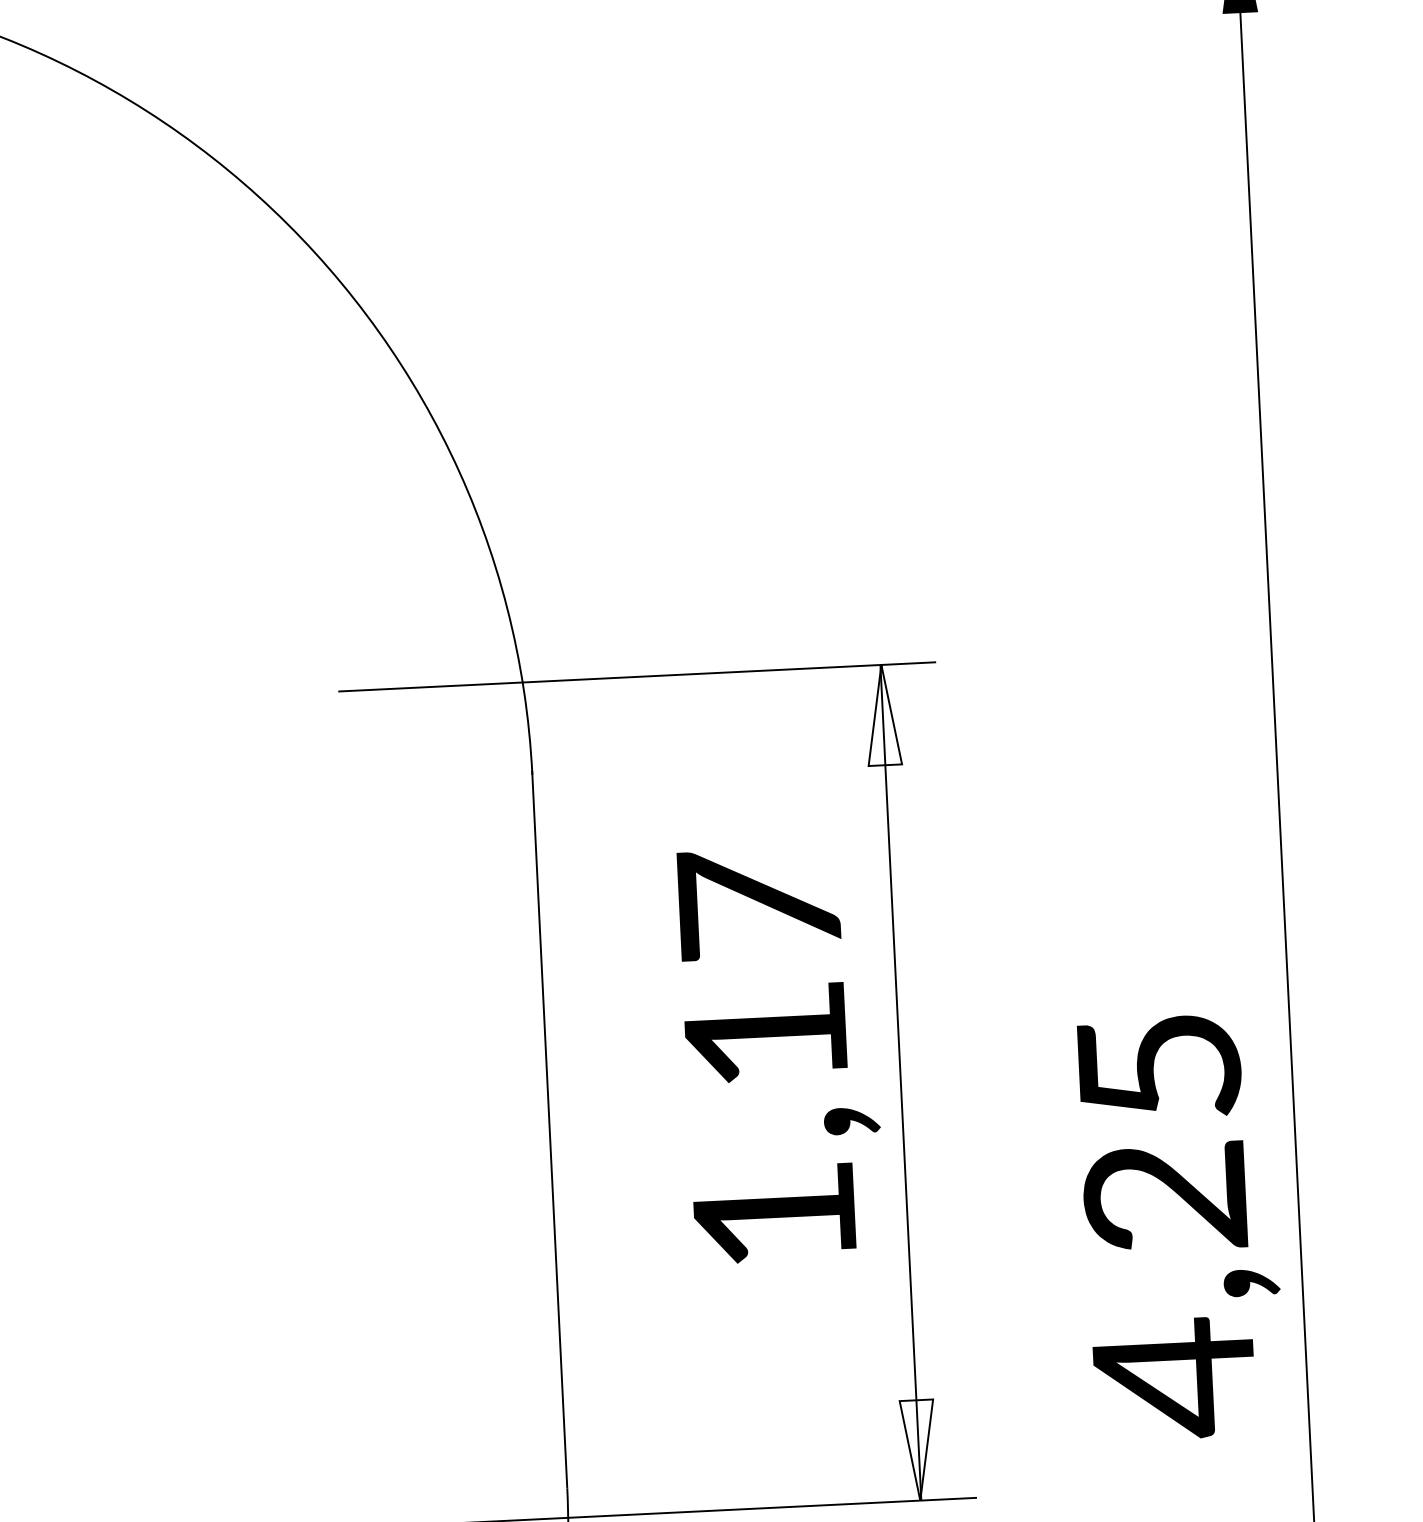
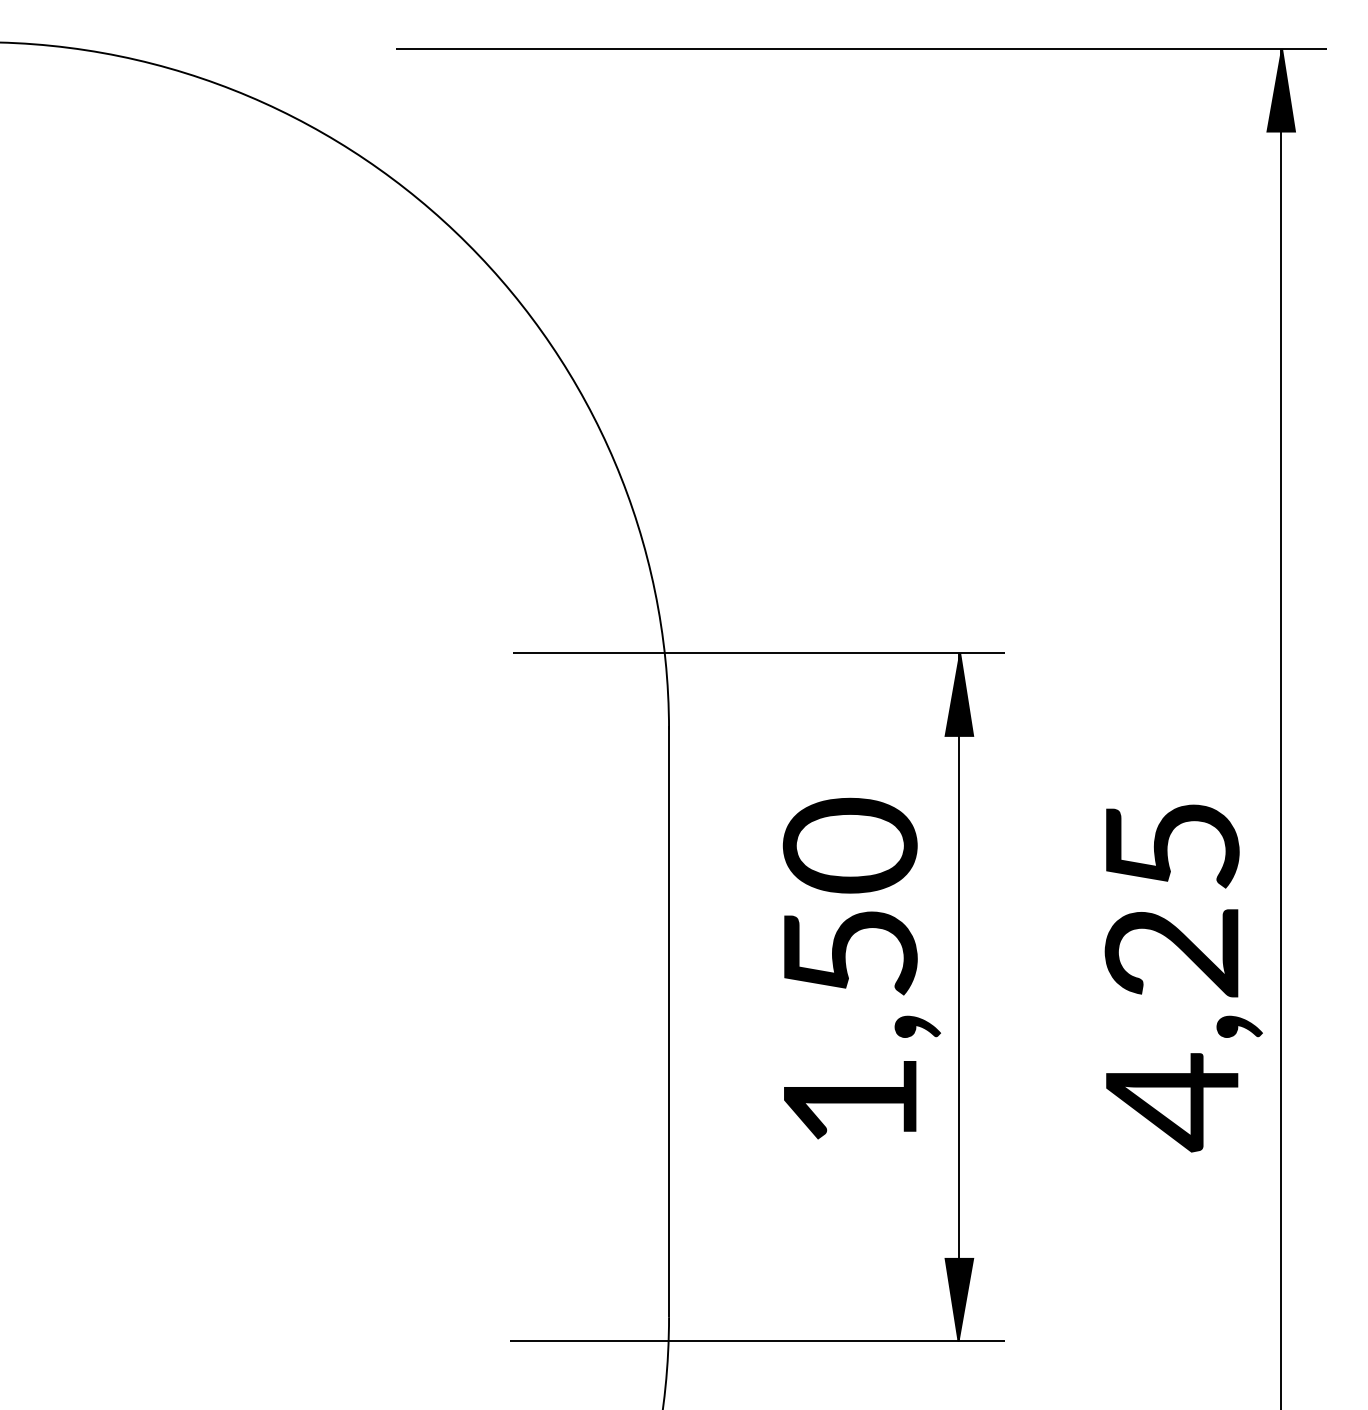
fill: (883, 714) -> (959, 694), added
text: (761, 966) -> (849, 896), 1,17 -> 1,50
text: (1180, 1227) -> (1183, 978), moved
fill: (918, 1449) -> (959, 1299), added

